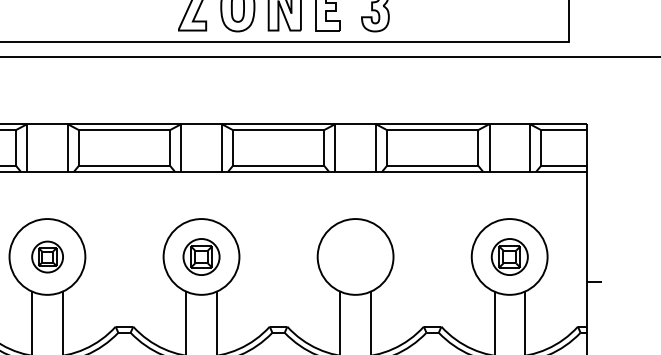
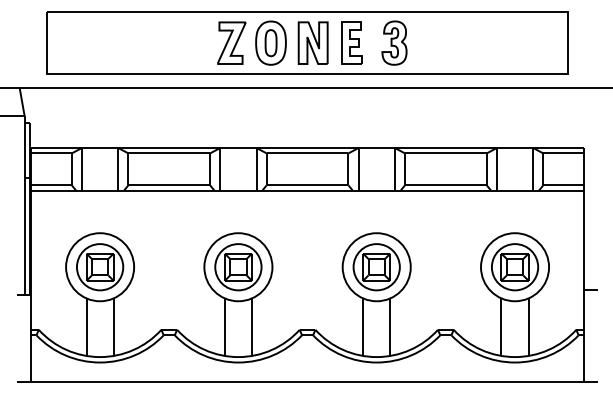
part: (47, 257) -> (100, 267), size x1.67
part: (201, 257) -> (238, 267), size x1.43
part: (355, 257) -> (376, 267), added
part: (510, 257) -> (515, 267), size x1.43

